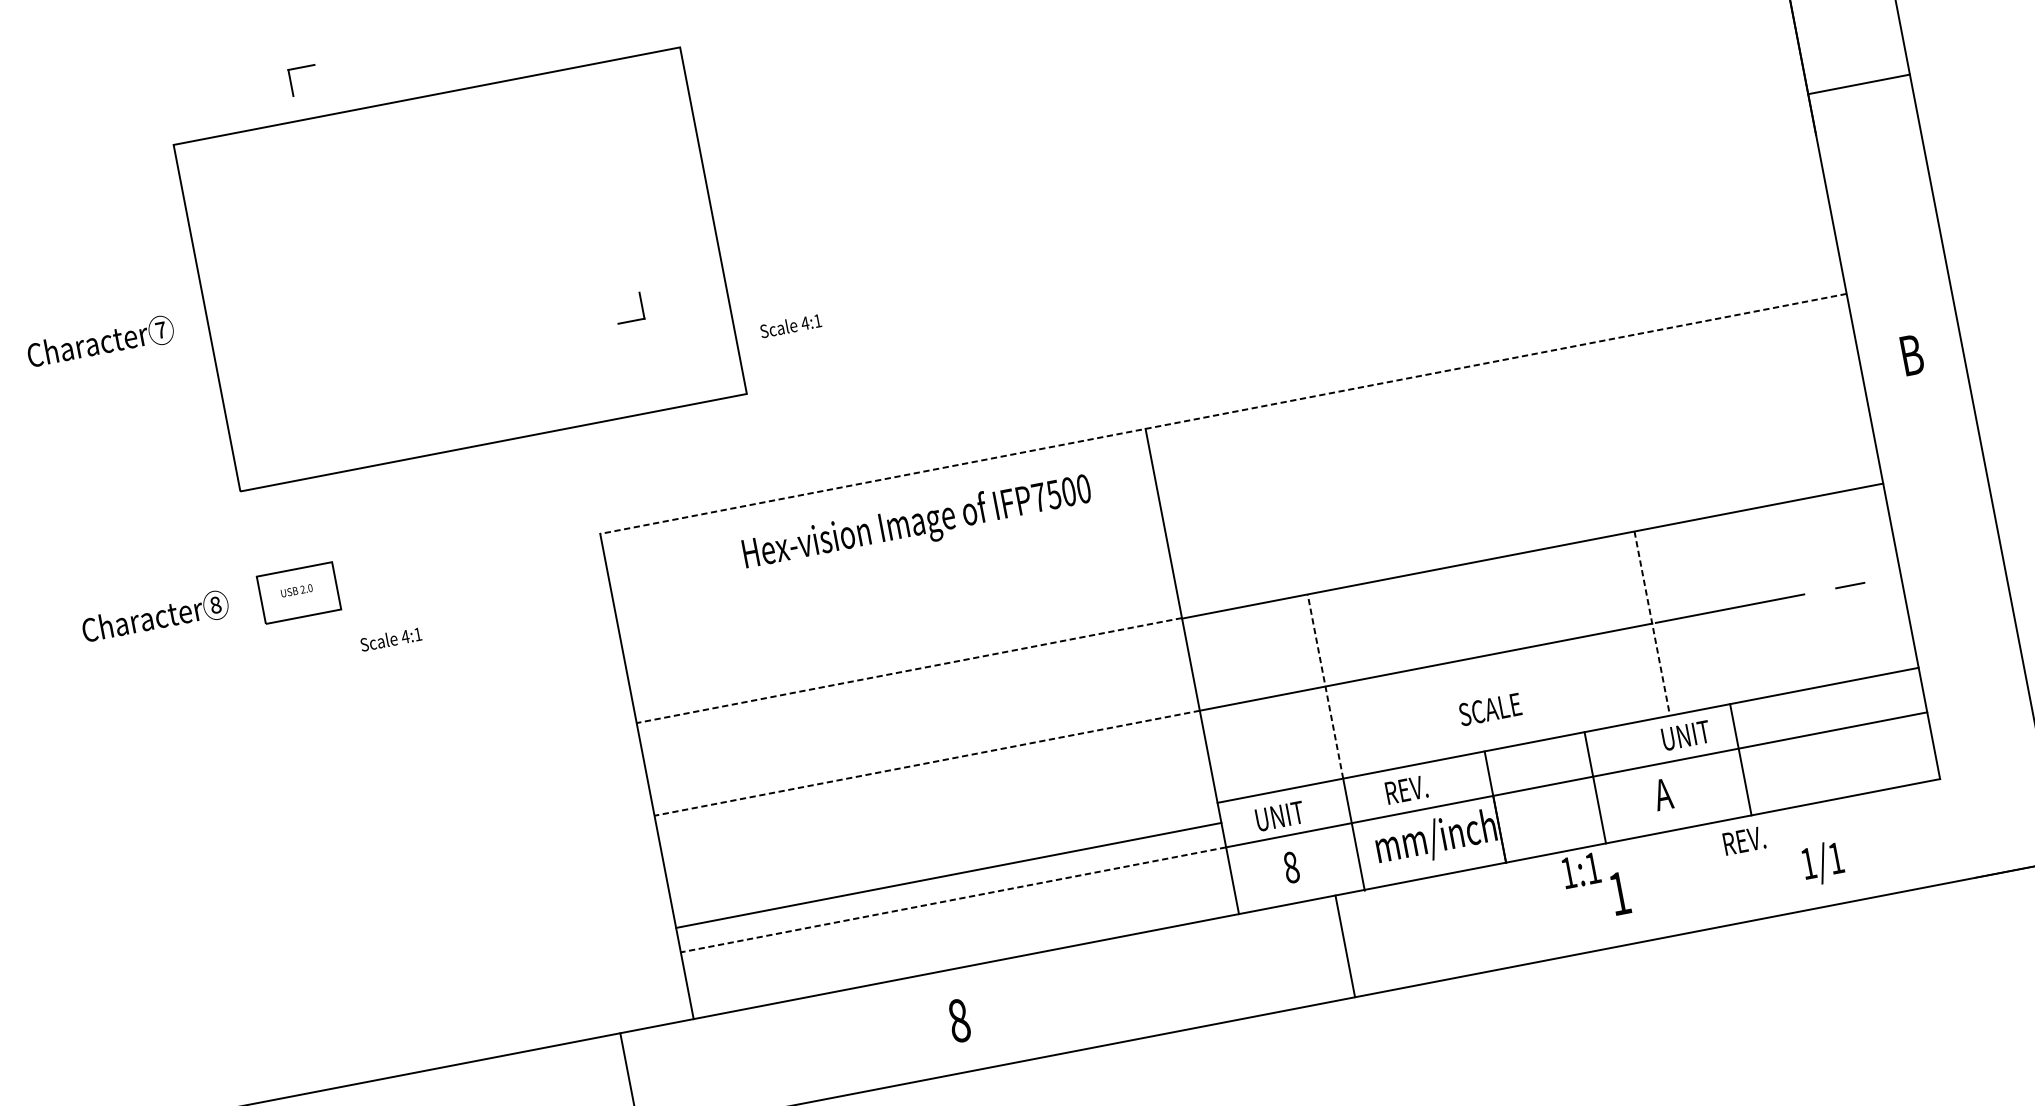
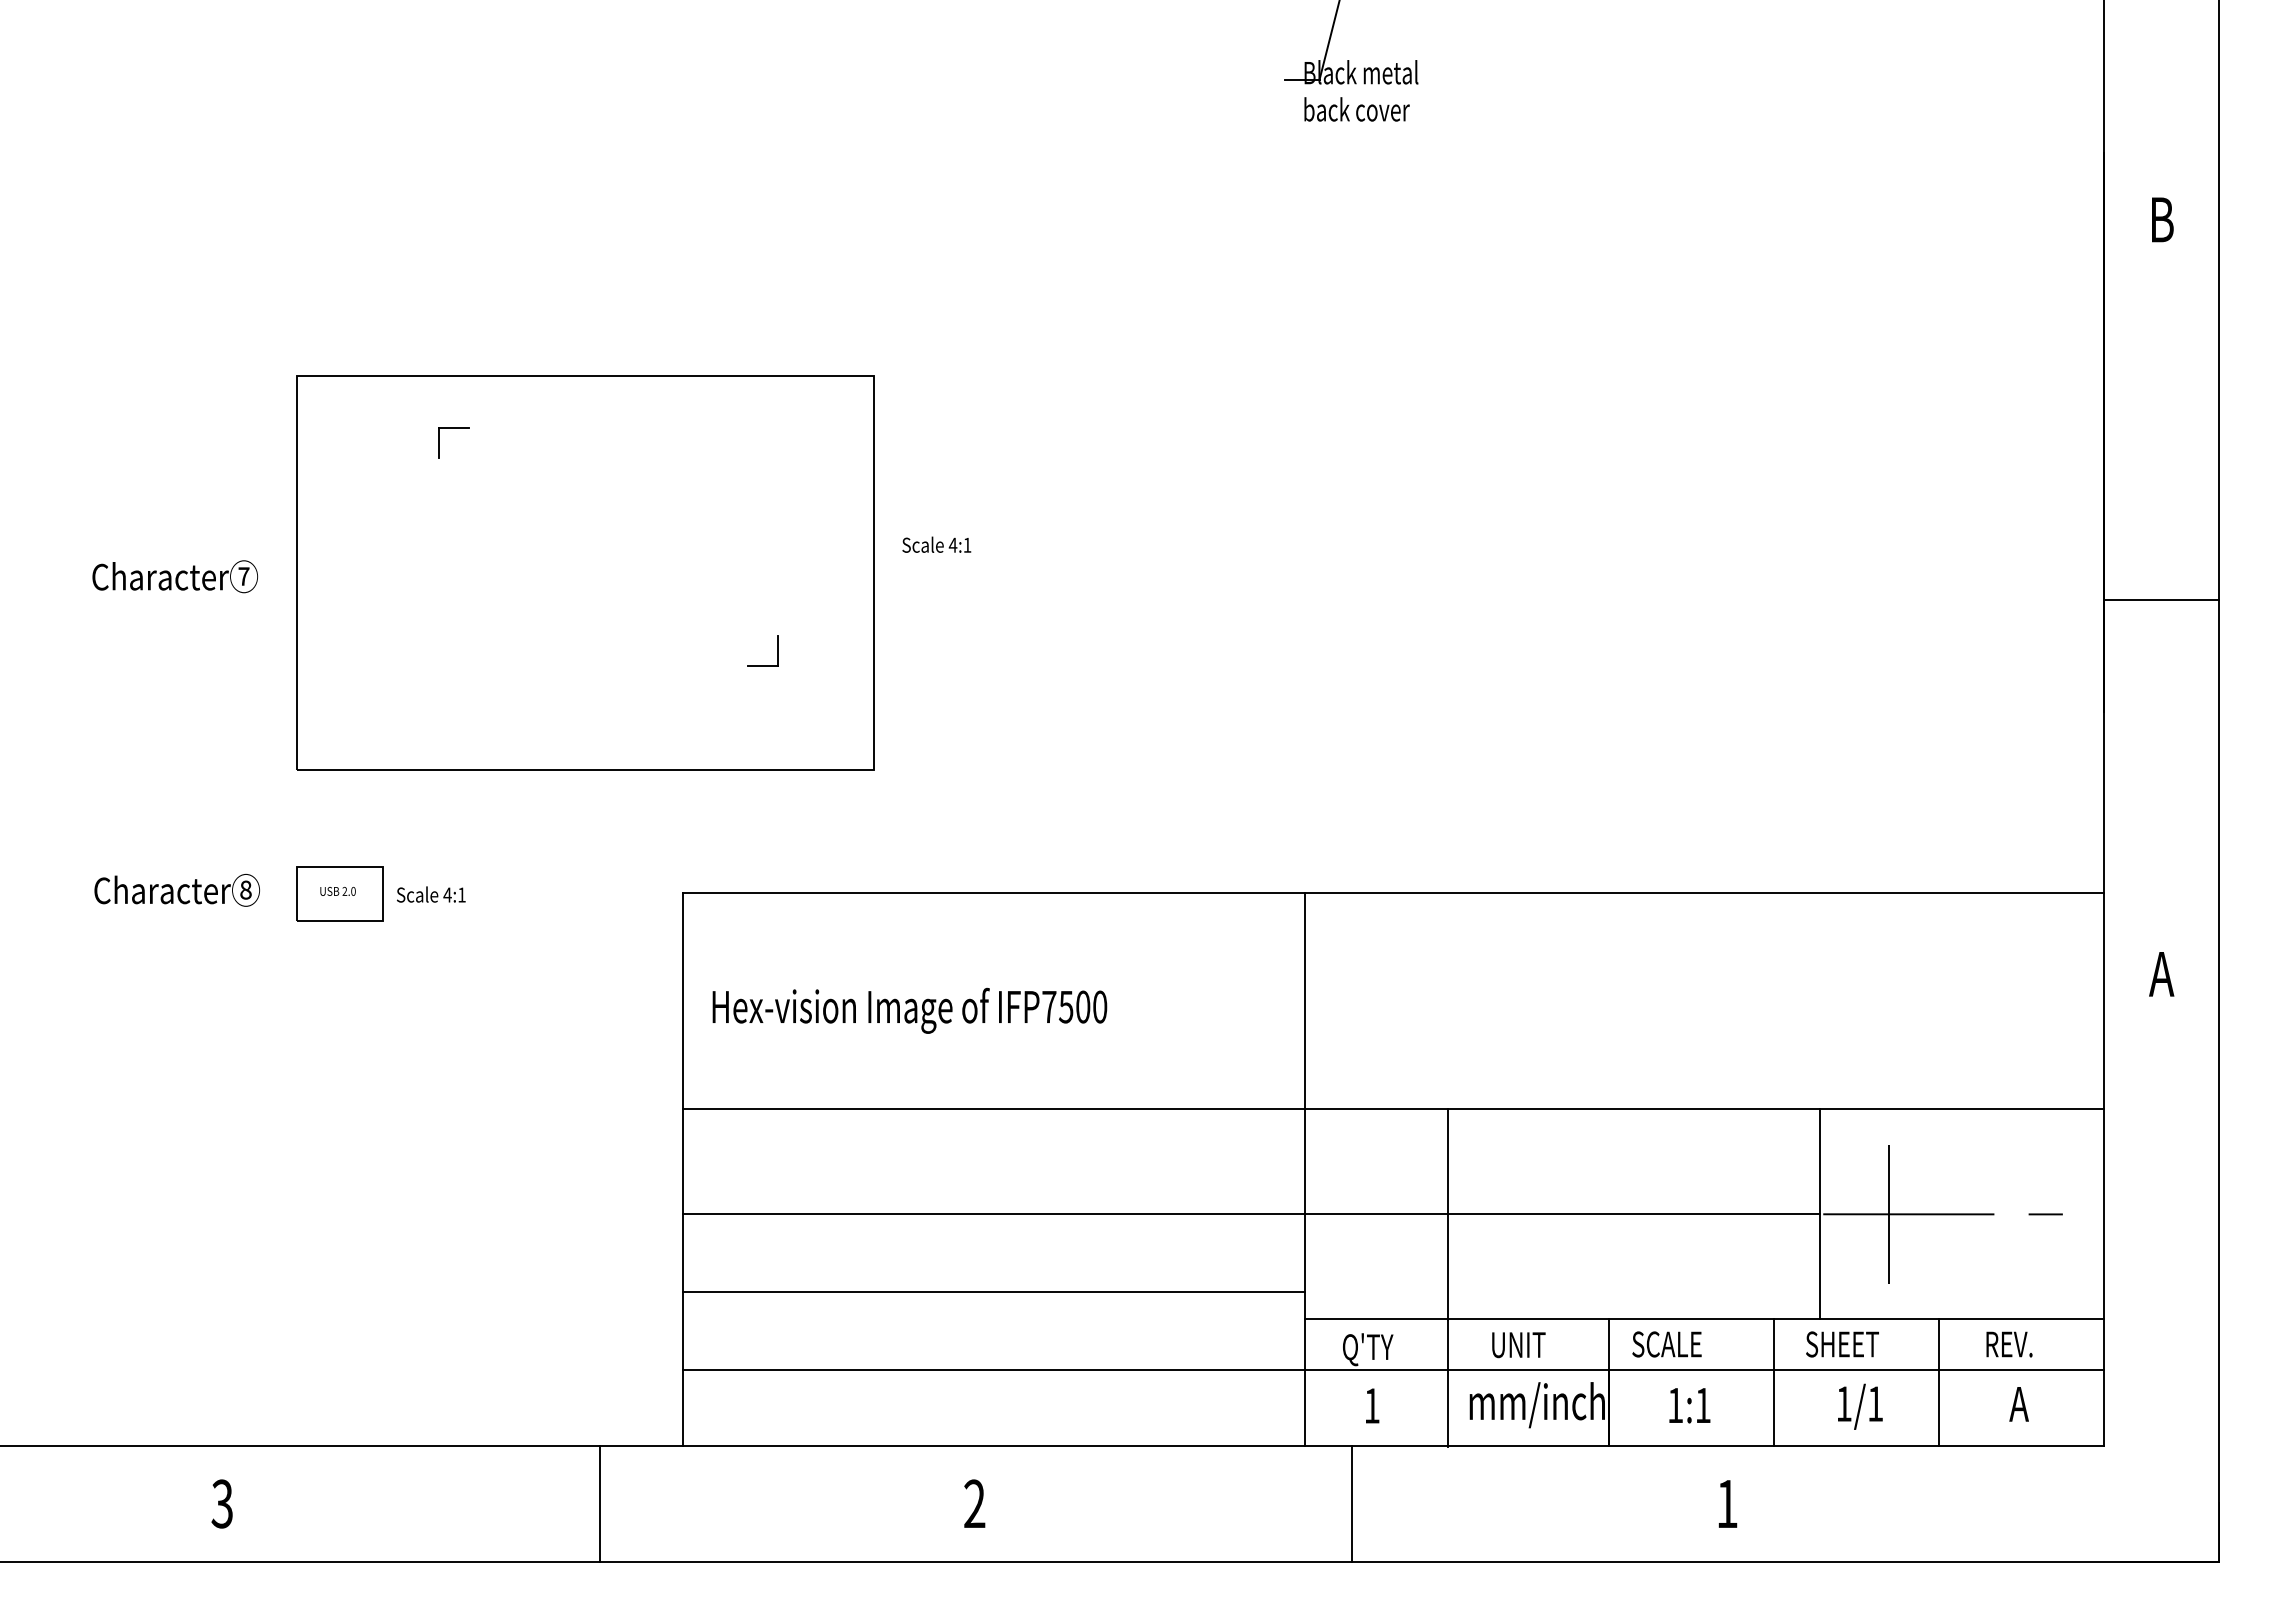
part: (301, 67) -> (453, 428), moved
line: (1859, 84) -> (2161, 599), moved
text: (790, 325) -> (936, 544), moved
text: (1911, 355) -> (2161, 974), B -> A
line: (1222, 414) -> (1392, 893), dashed -> solid
text: (917, 524) -> (909, 1010), moved
line: (1712, 612) -> (1888, 1214), added
line: (1652, 623) -> (1820, 1214), dashed -> solid
text: (391, 639) -> (431, 894), moved
line: (909, 670) -> (994, 1108), dashed -> solid
line: (1325, 685) -> (1447, 1213), dashed -> solid
text: (1489, 709) -> (1666, 1344), moved
text: (1693, 734) -> (1842, 1344), UNIT -> SHEET
line: (1740, 759) -> (1938, 1382), moved
line: (927, 763) -> (994, 1214), dashed -> solid
line: (1594, 787) -> (1773, 1382), moved
text: (1409, 789) -> (1518, 1345), REV. -> UNIT
text: (1662, 794) -> (2018, 1404), moved
text: (1280, 818) -> (1370, 1349), UNIT -> Q'TY
text: (1744, 840) -> (2009, 1344), moved
text: (1823, 863) -> (1860, 1406), moved
text: (1290, 867) -> (1371, 1405), 8 -> 1
text: (1580, 870) -> (1689, 1405), moved
line: (948, 875) -> (993, 1292), moved
line: (953, 899) -> (994, 1369), dashed -> solid
line: (1345, 946) -> (1351, 1503), moved
text: (958, 1020) -> (974, 1503), 8 -> 2

